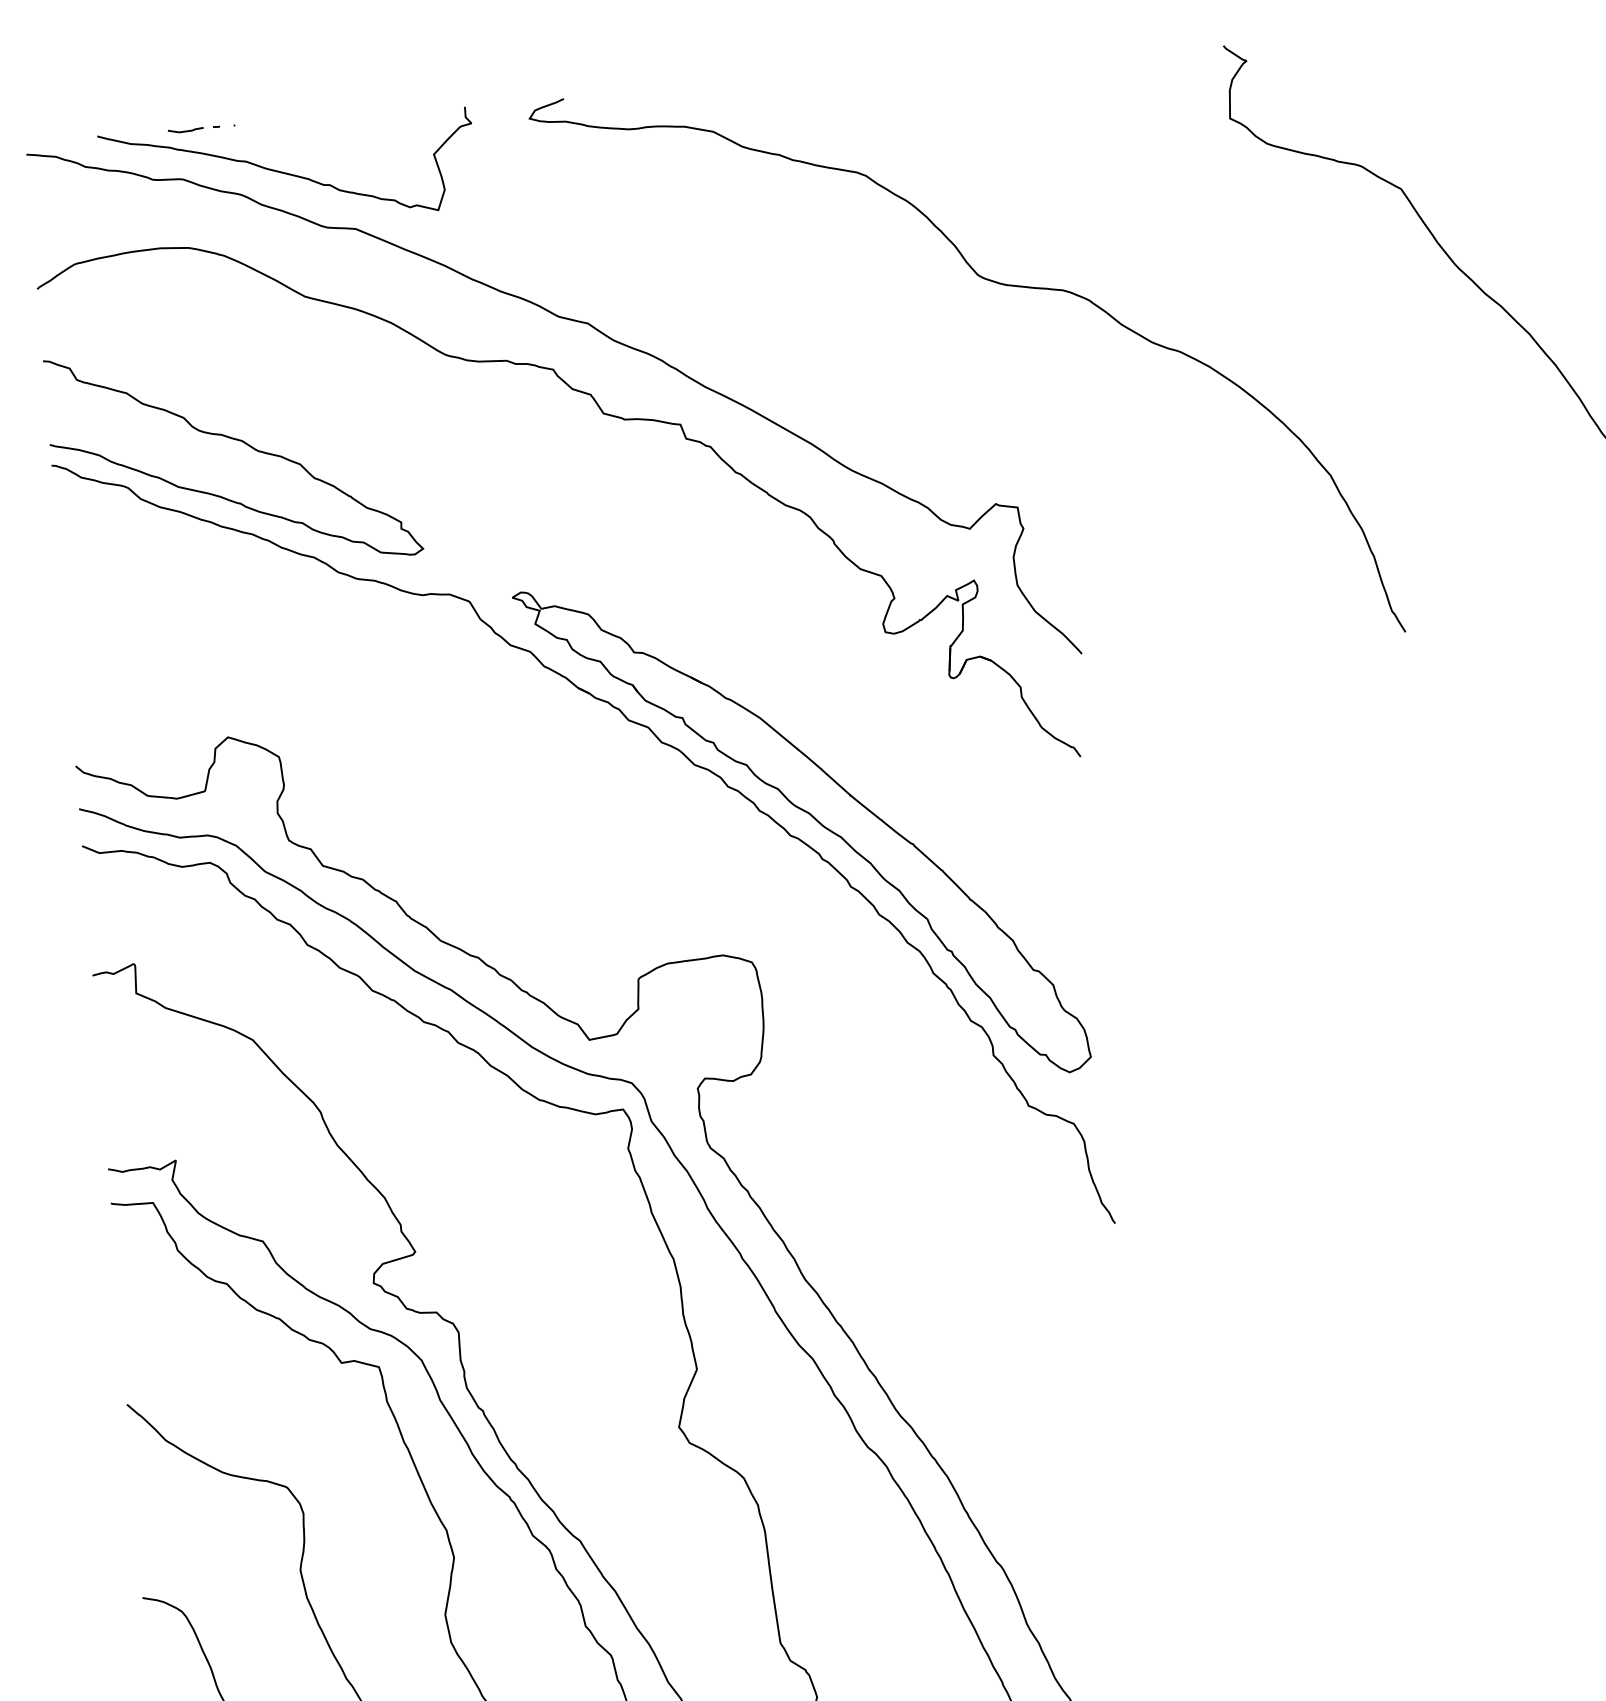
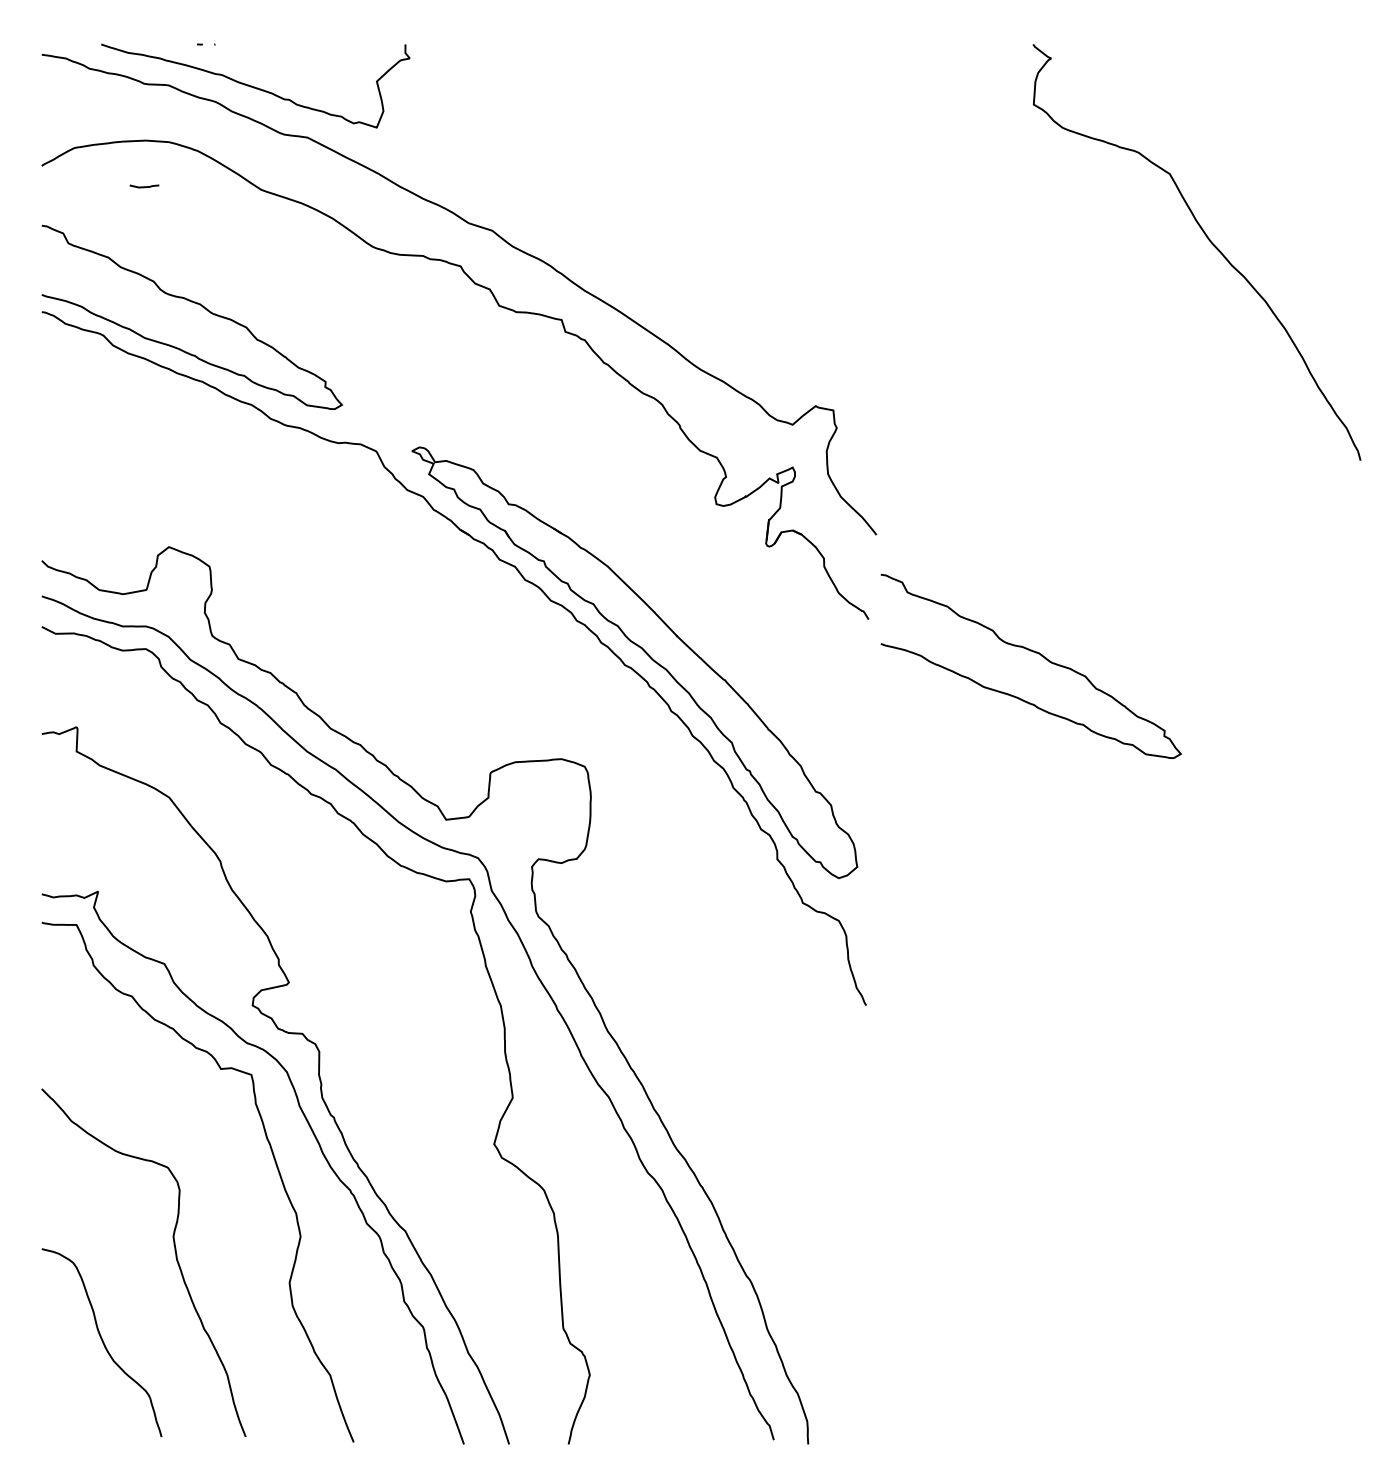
curve: (185, 130) -> (144, 186), moved
curve: (991, 282) -> (826, 223), removed
curve: (1285, 781) -> (1035, 653), added

